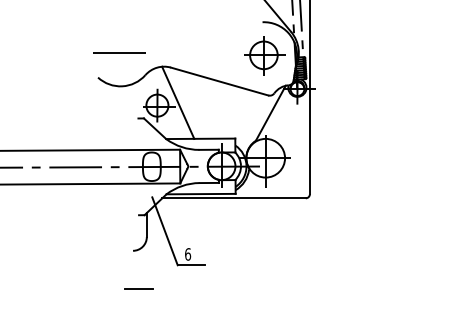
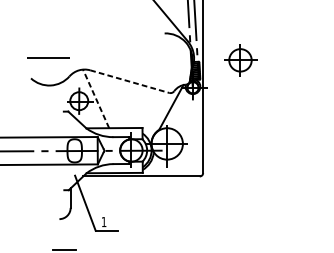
part: (264, 55) -> (240, 60), moved
line: (219, 81) -> (129, 81), solid -> dashed
line: (178, 102) -> (96, 98), solid -> dashed
text: (188, 254) -> (104, 222), 6 -> 1

